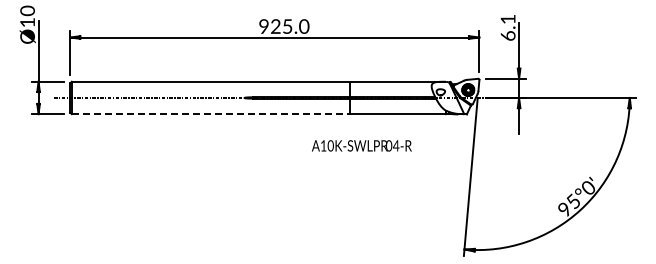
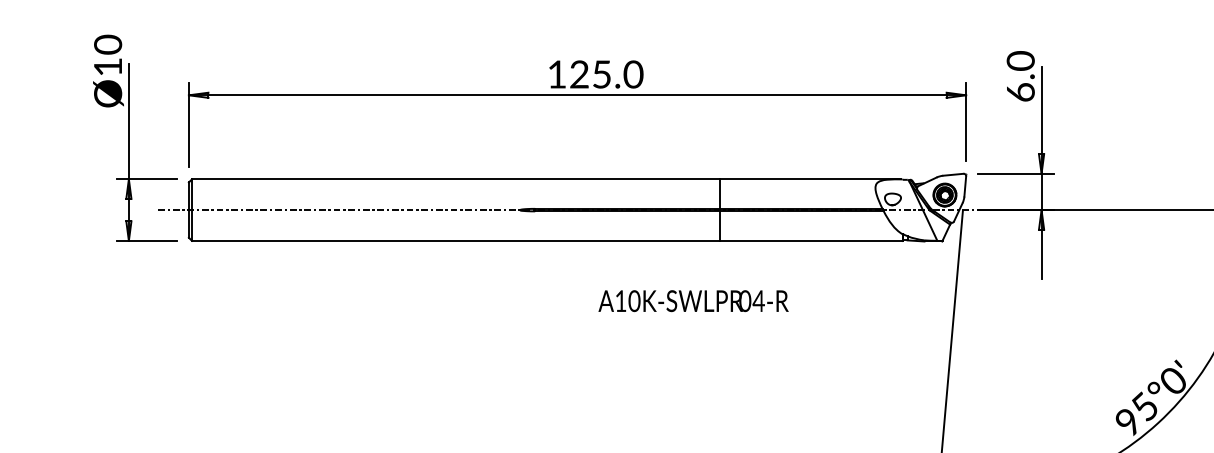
text: (507, 19) -> (1019, 61), 6.1 -> 6.0
text: (263, 26) -> (556, 74), 925.0 -> 125.0
line: (211, 114) -> (457, 241), dashed -> solid
text: (361, 145) -> (692, 300), moved

